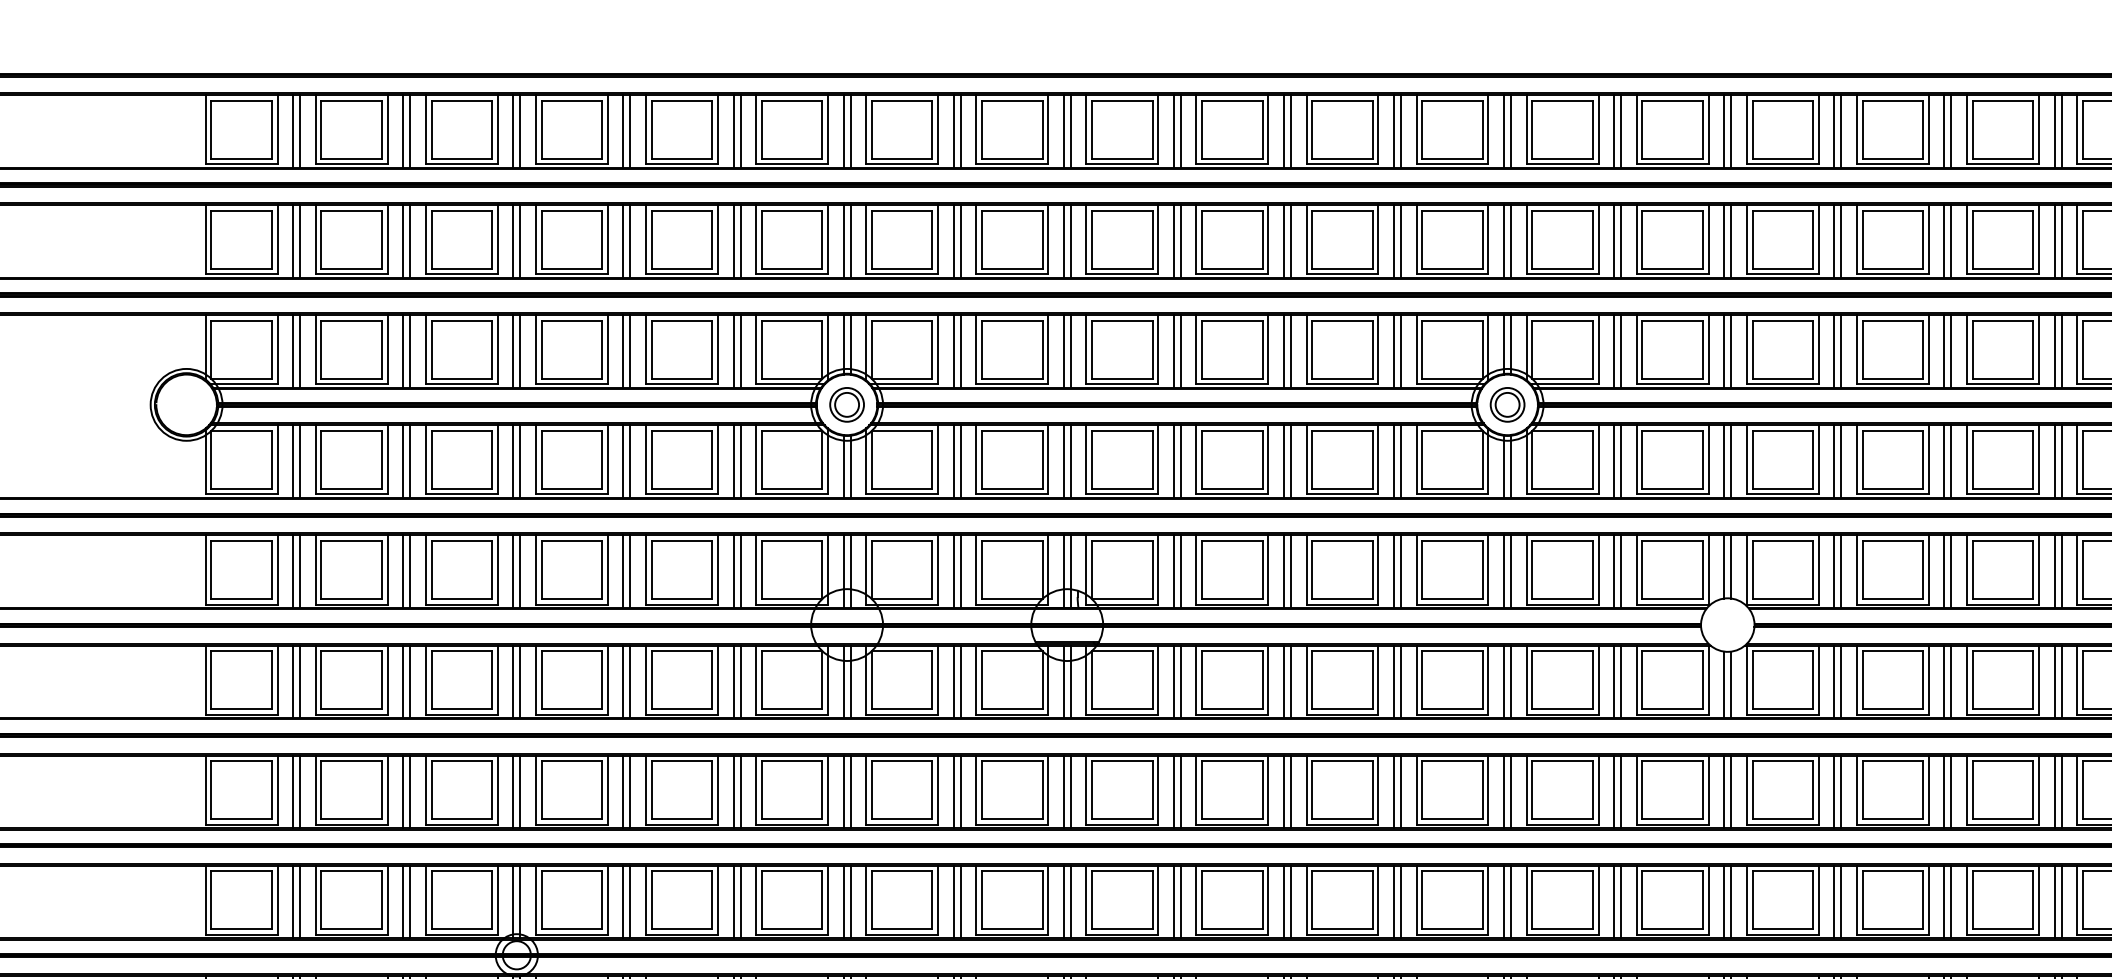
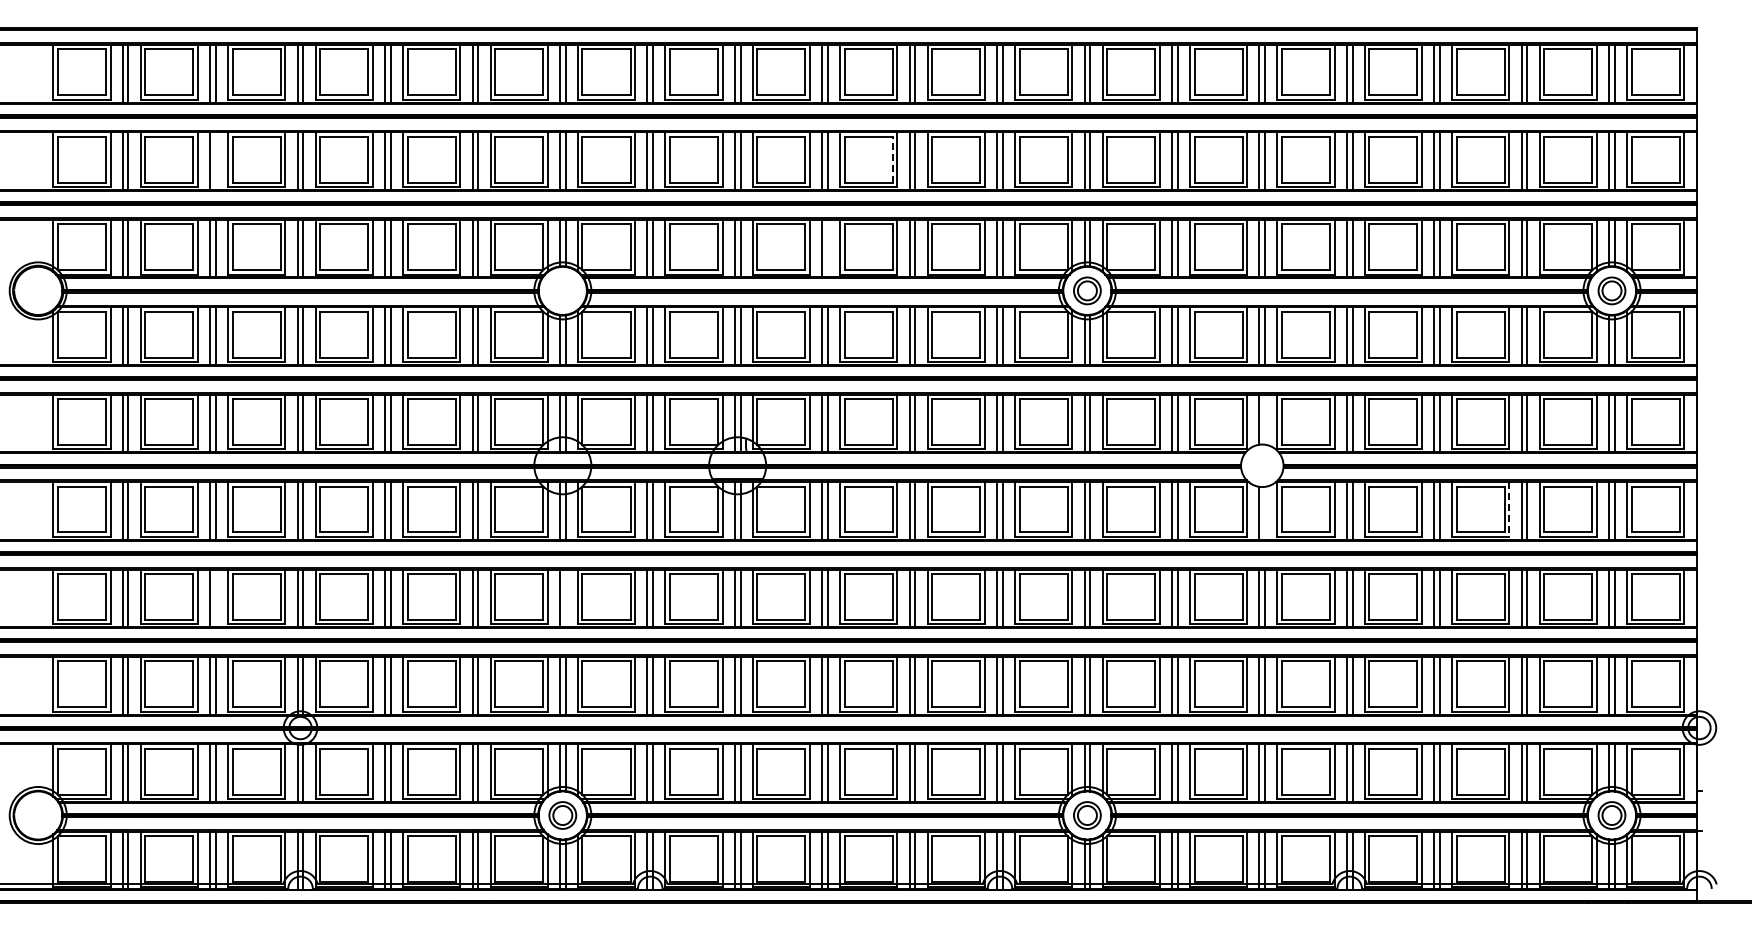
line: (1262, 239) -> (892, 159), solid -> dashed
line: (409, 241) -> (215, 161), removed
line: (1180, 351) -> (827, 248), removed
part: (846, 404) -> (562, 290), removed
line: (1731, 566) -> (1265, 419), removed
line: (2039, 680) -> (1509, 509), solid -> dashed
line: (1731, 683) -> (1265, 512), removed
line: (409, 792) -> (215, 598), removed
line: (850, 792) -> (565, 598), removed

